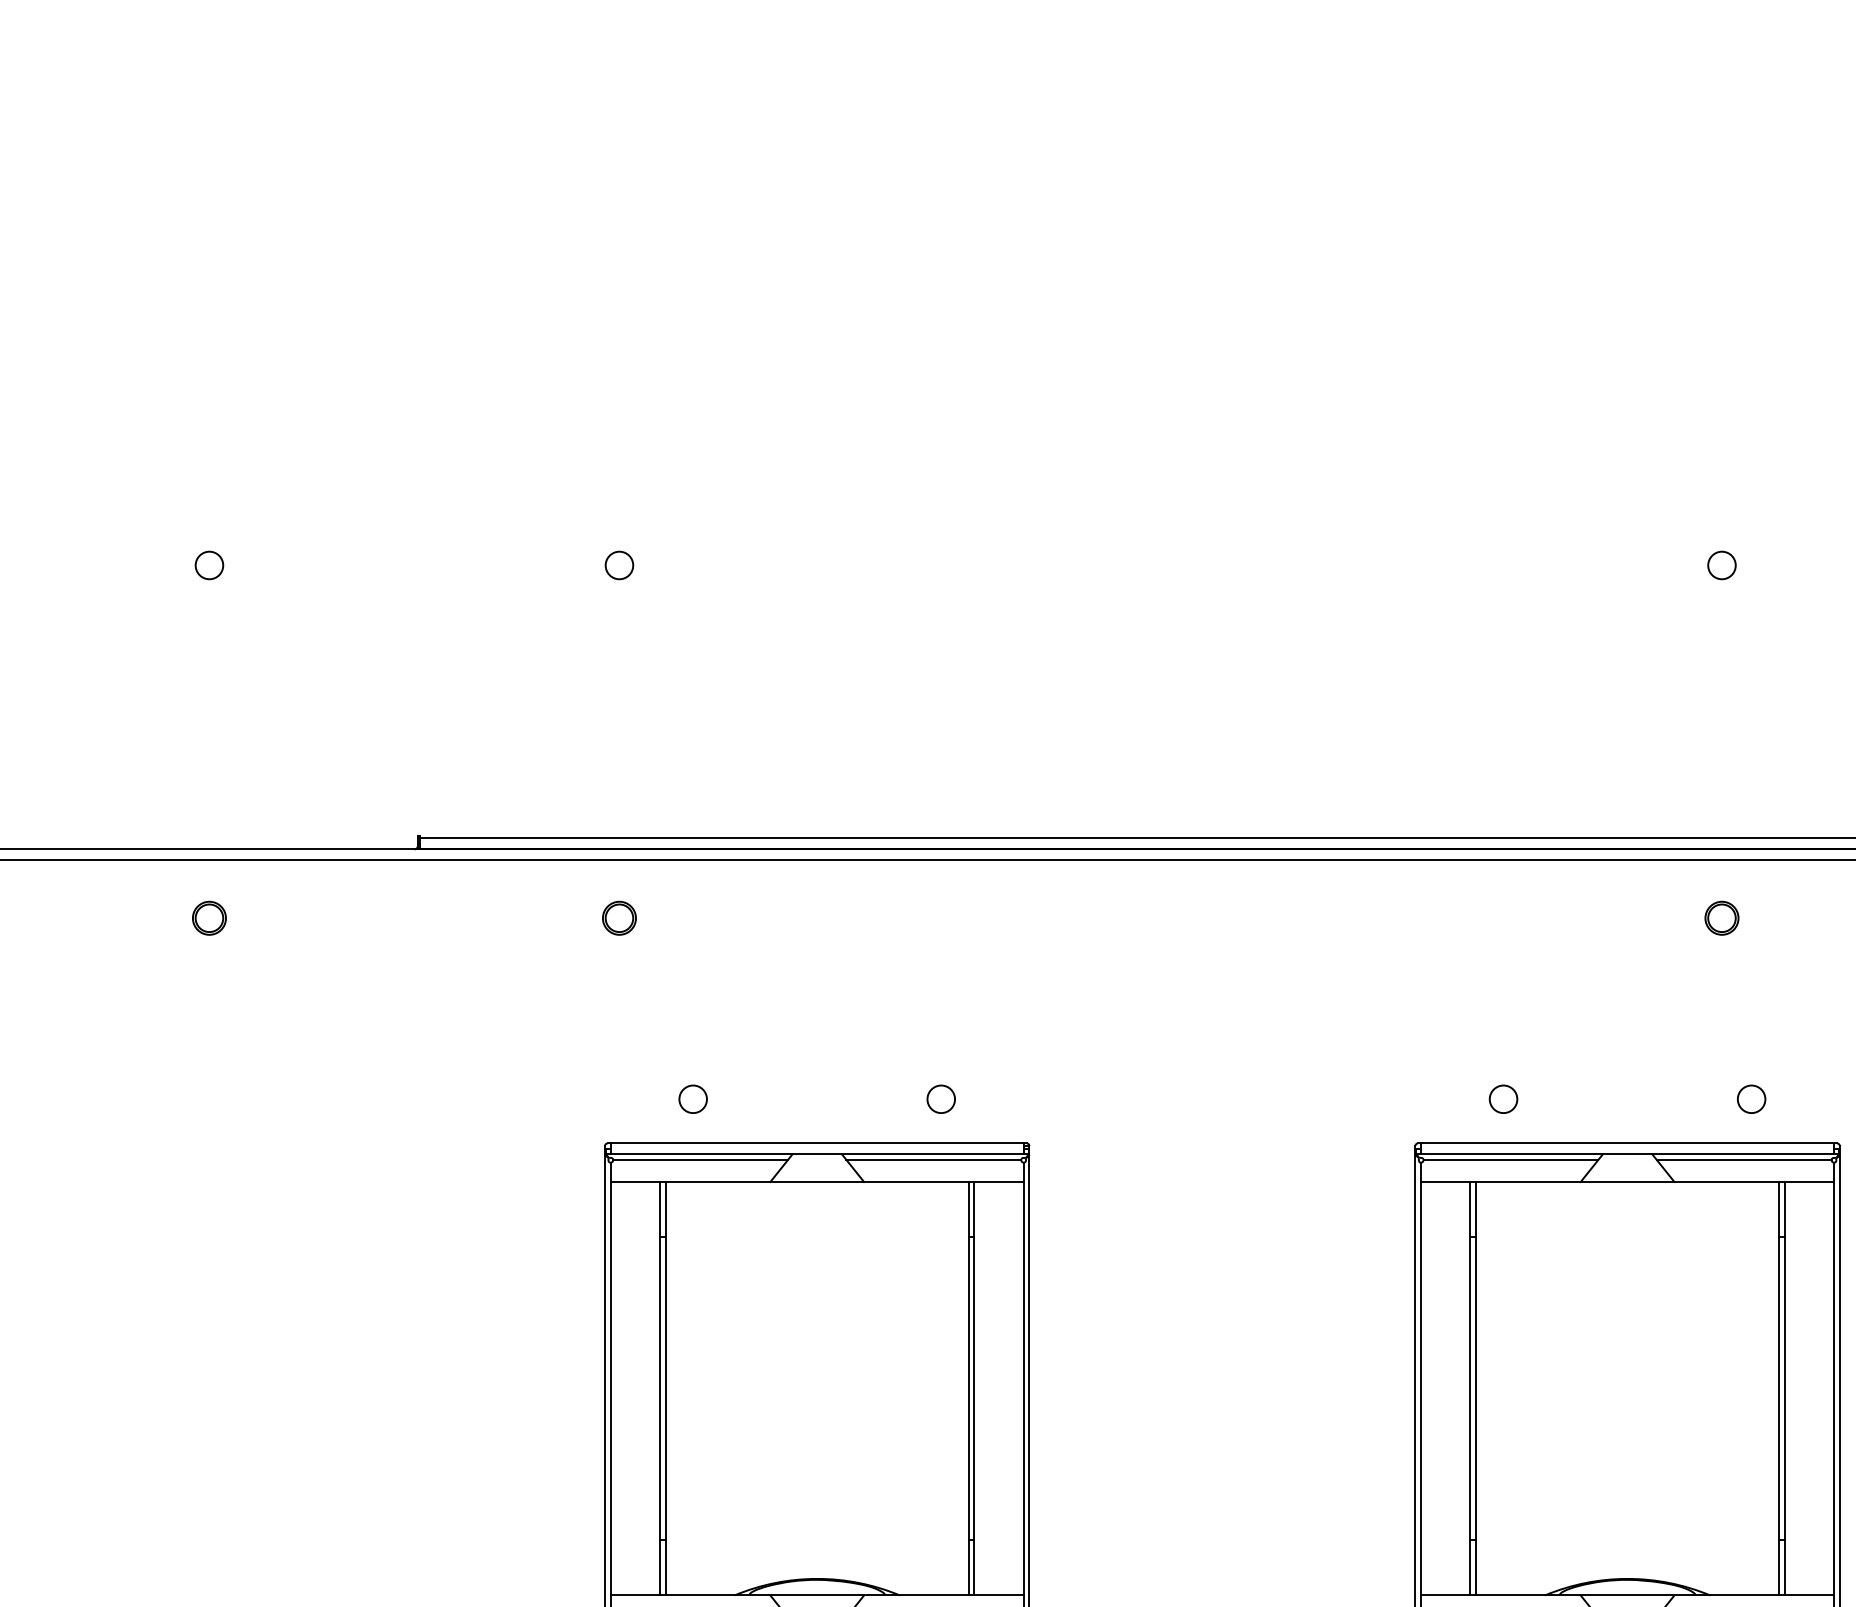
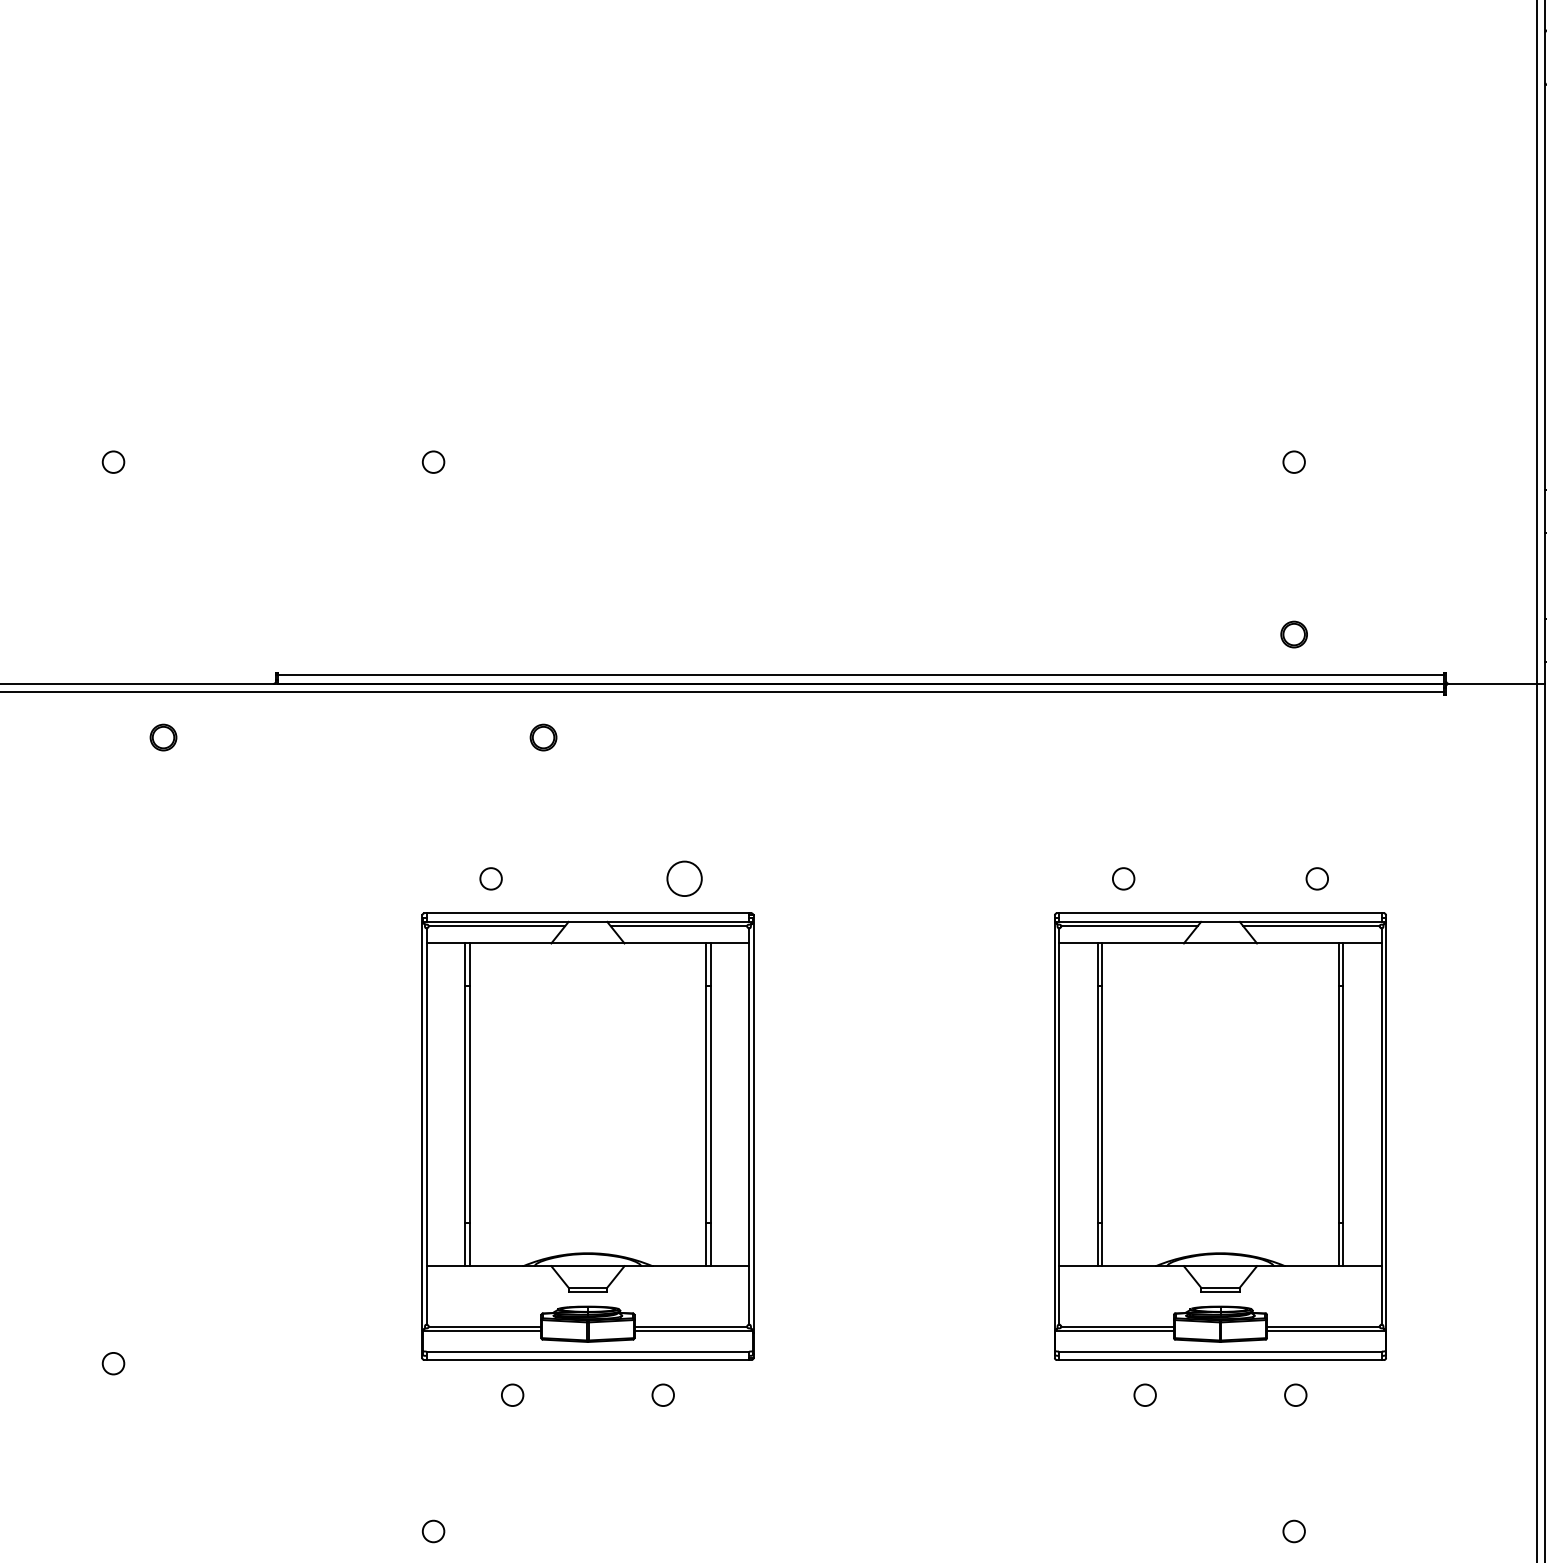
part: (209, 918) -> (163, 737), moved
part: (619, 918) -> (543, 737), moved
part: (1721, 918) -> (1293, 634), moved
circle: (940, 1098) -> (684, 878), size x1.6

